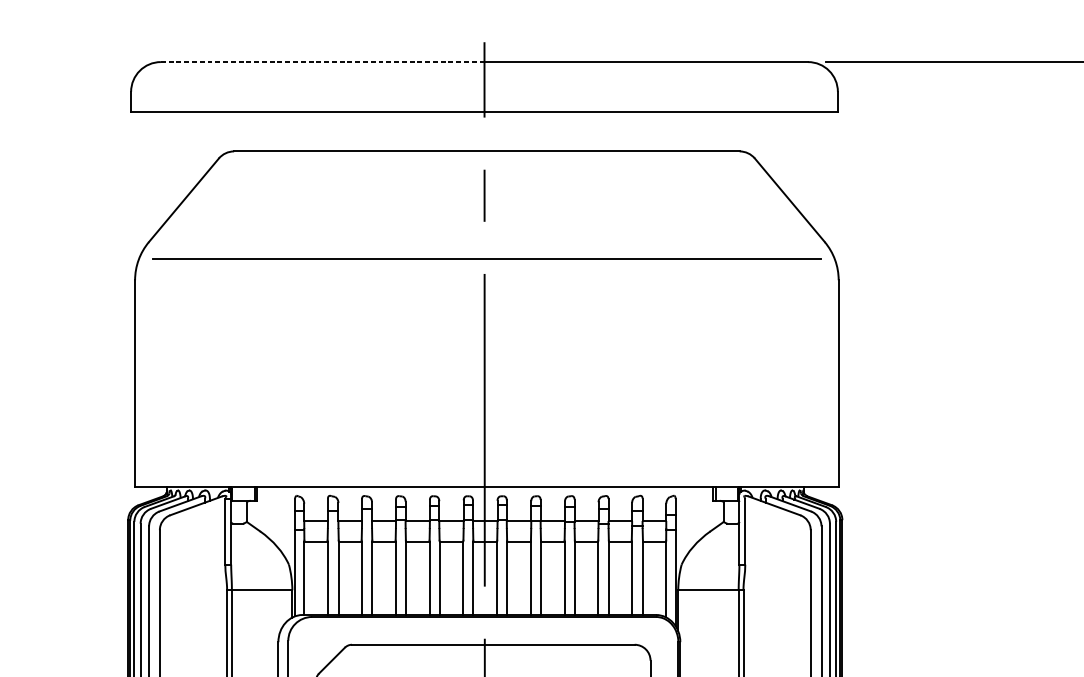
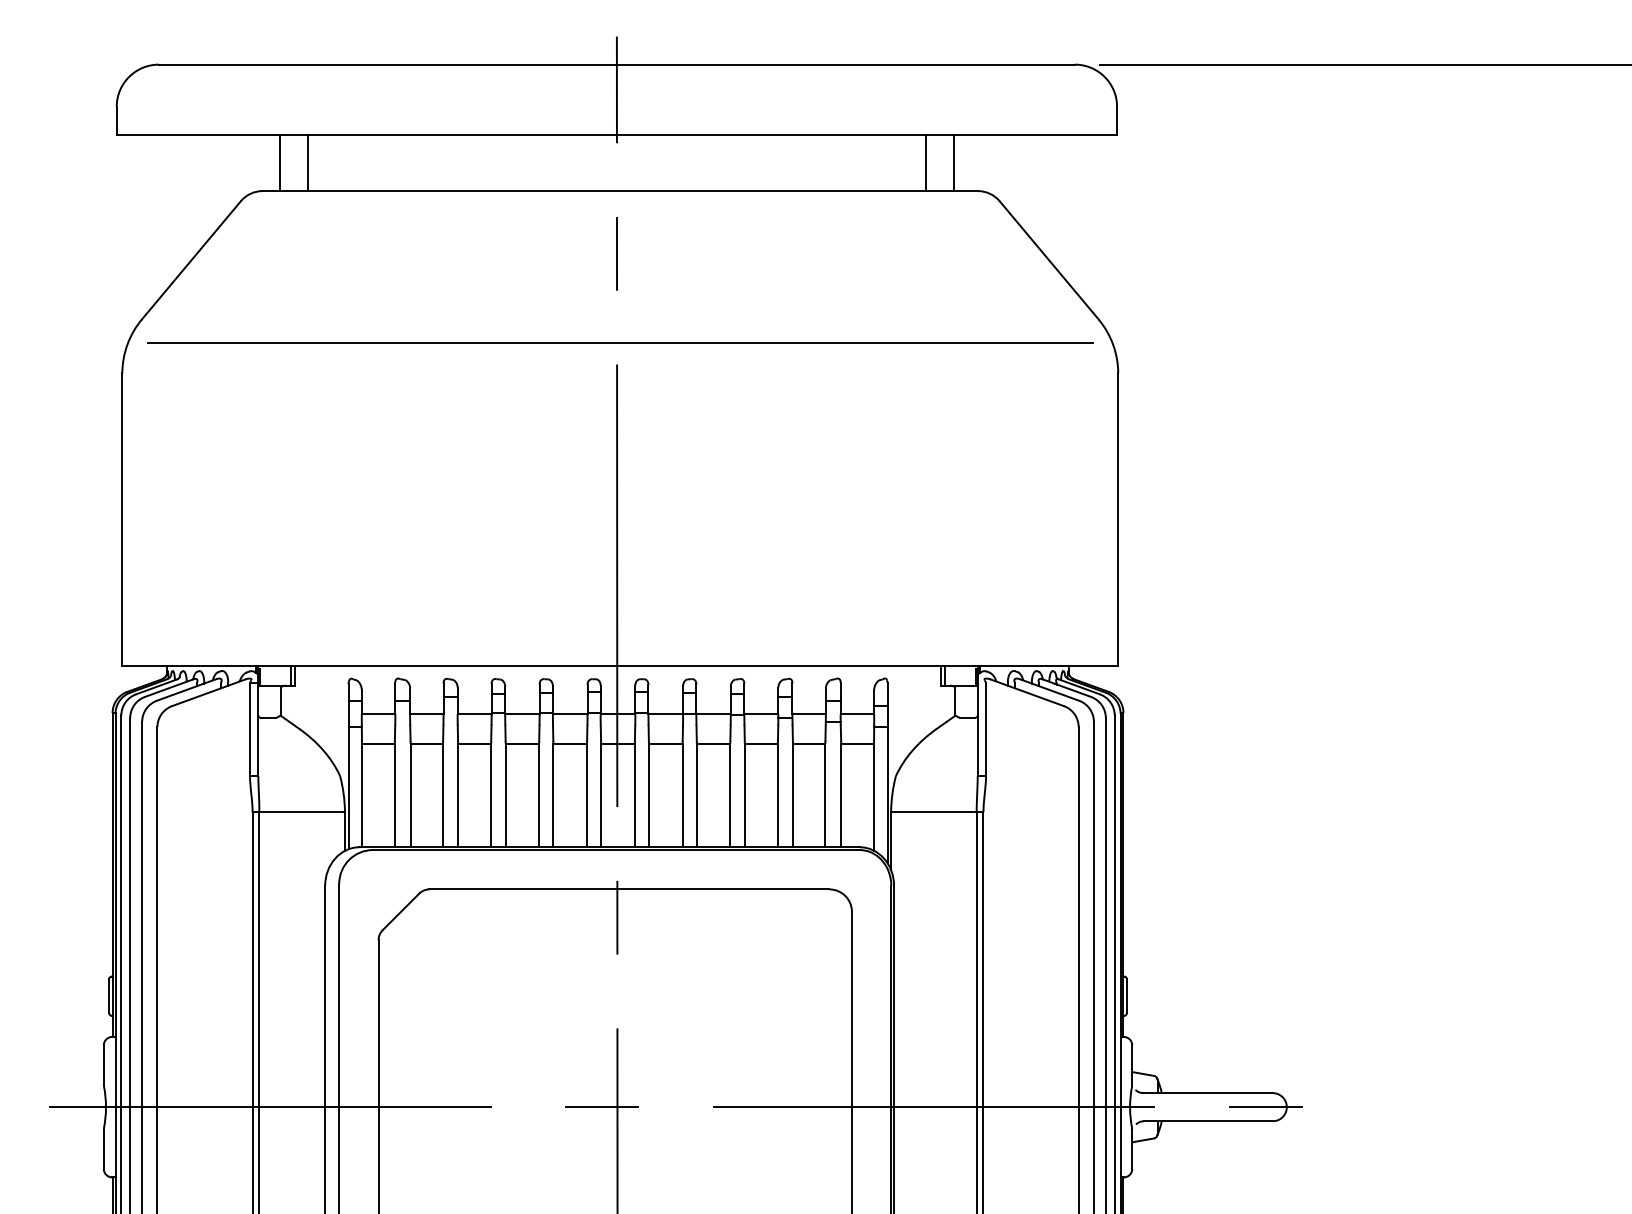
line: (323, 61) -> (388, 64), dashed -> solid
line: (246, 131) -> (279, 162), added
line: (265, 131) -> (307, 162), added
line: (703, 131) -> (926, 162), added
line: (723, 131) -> (954, 162), added

